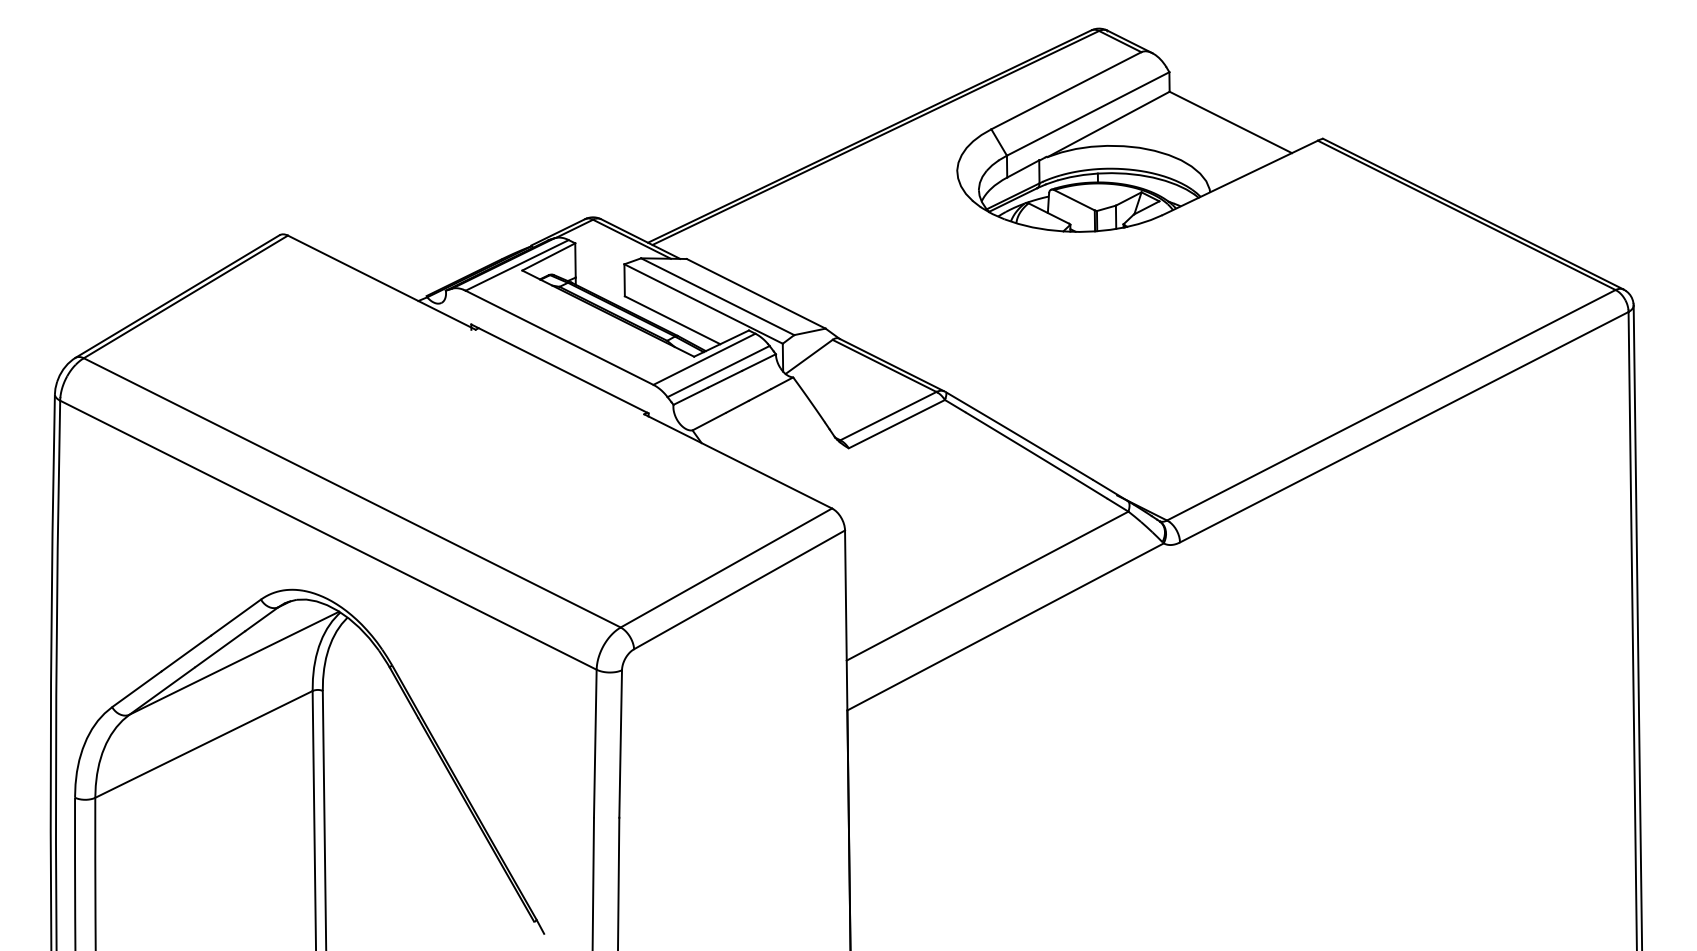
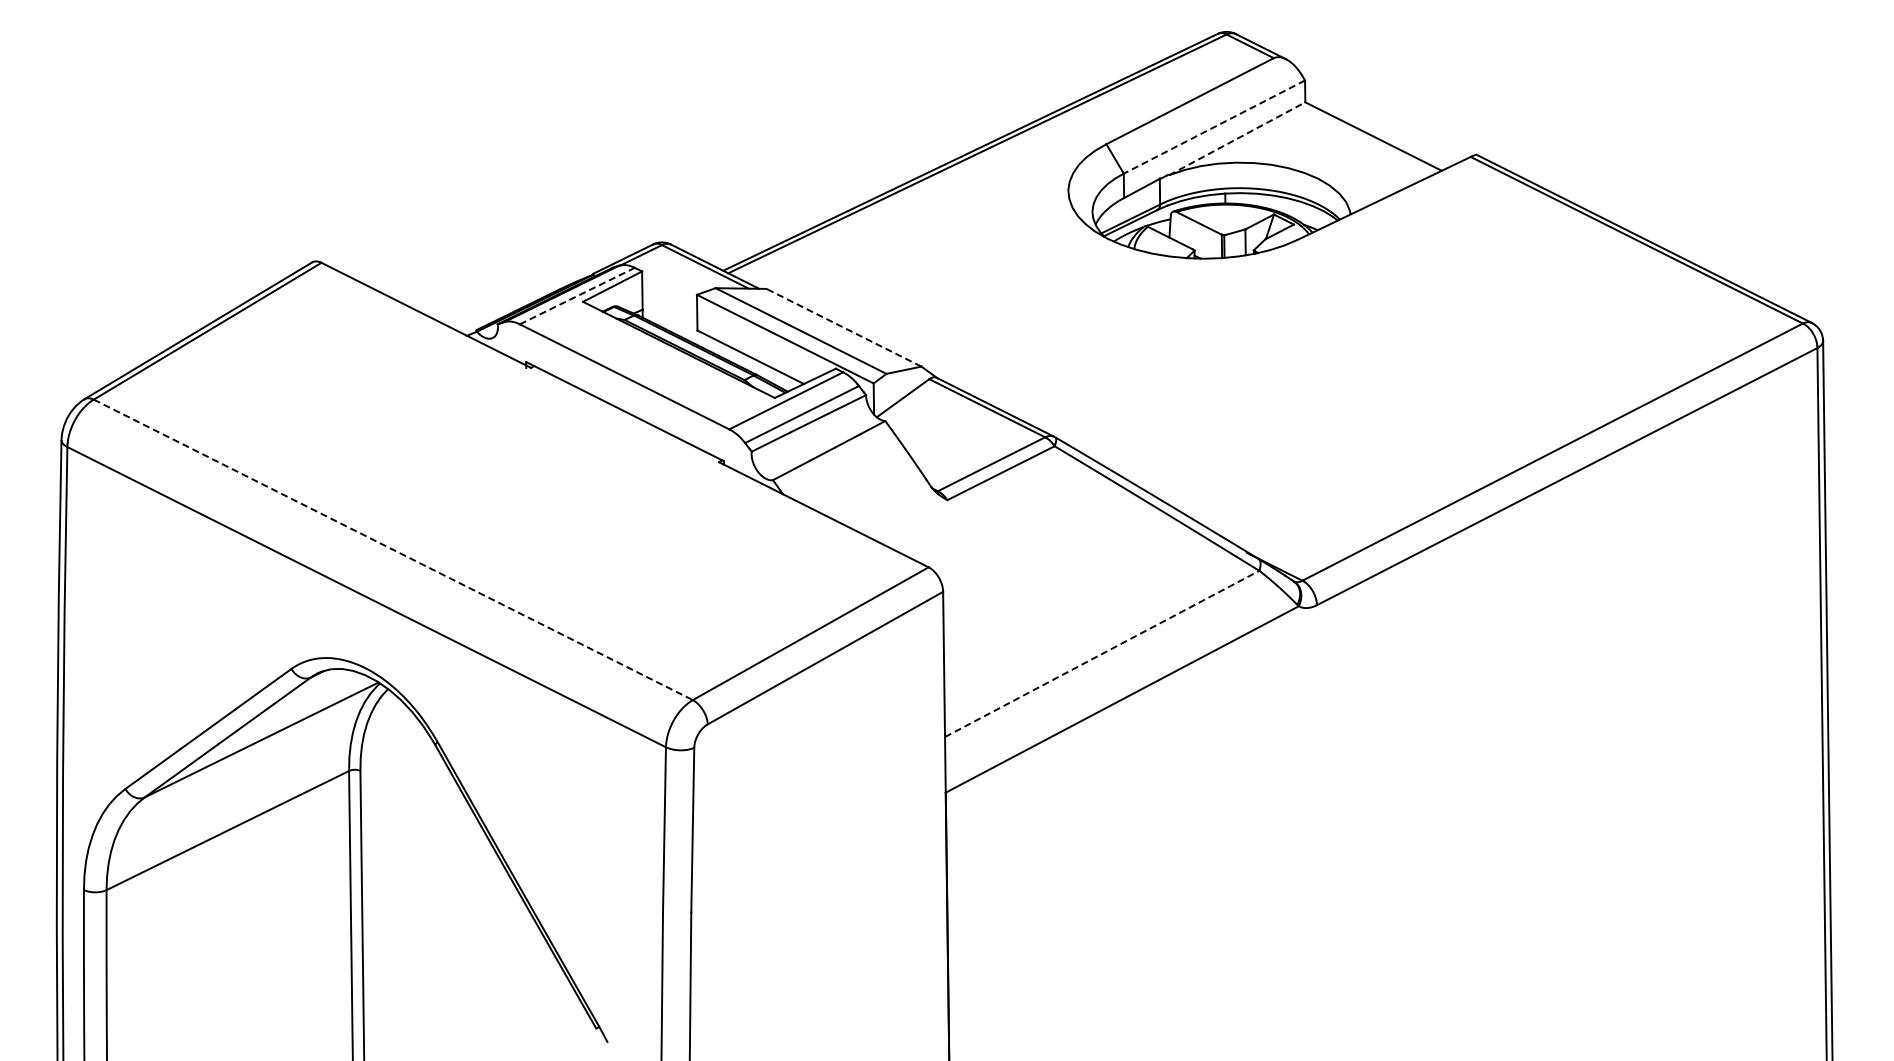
line: (1088, 114) -> (1214, 127), solid -> dashed
line: (1108, 124) -> (1237, 138), solid -> dashed
line: (517, 264) -> (577, 295), solid -> dashed
line: (756, 293) -> (844, 327), solid -> dashed
line: (352, 493) -> (393, 550), solid -> dashed
line: (987, 585) -> (1102, 653), solid -> dashed

